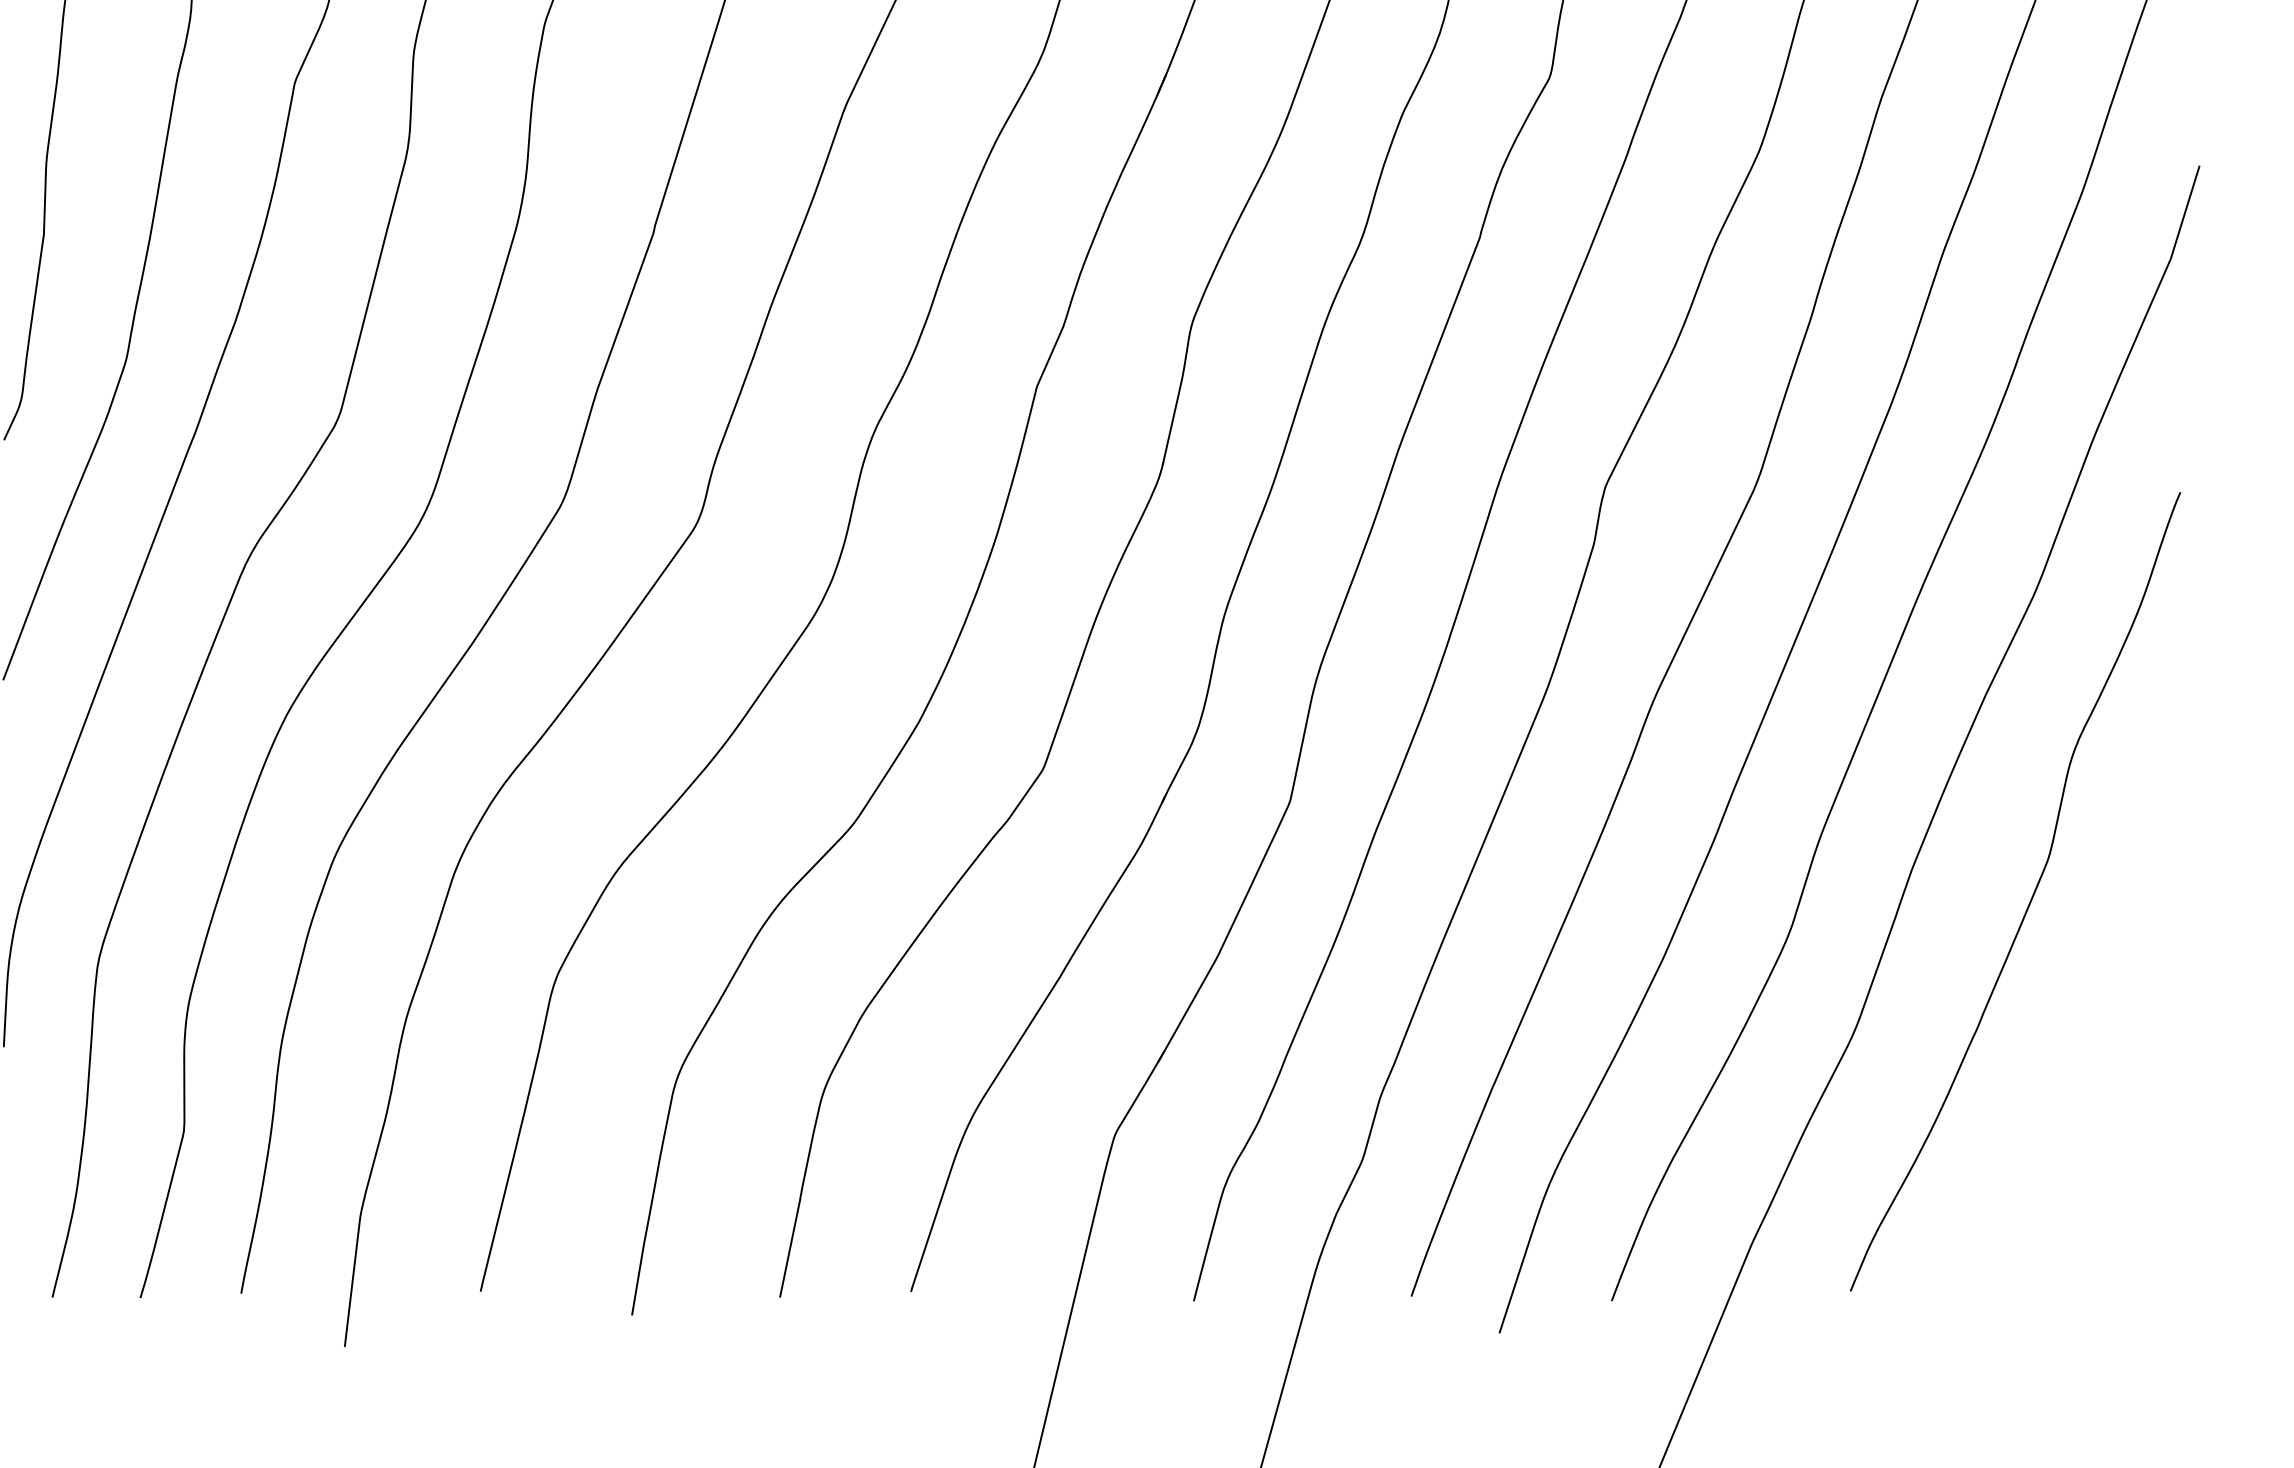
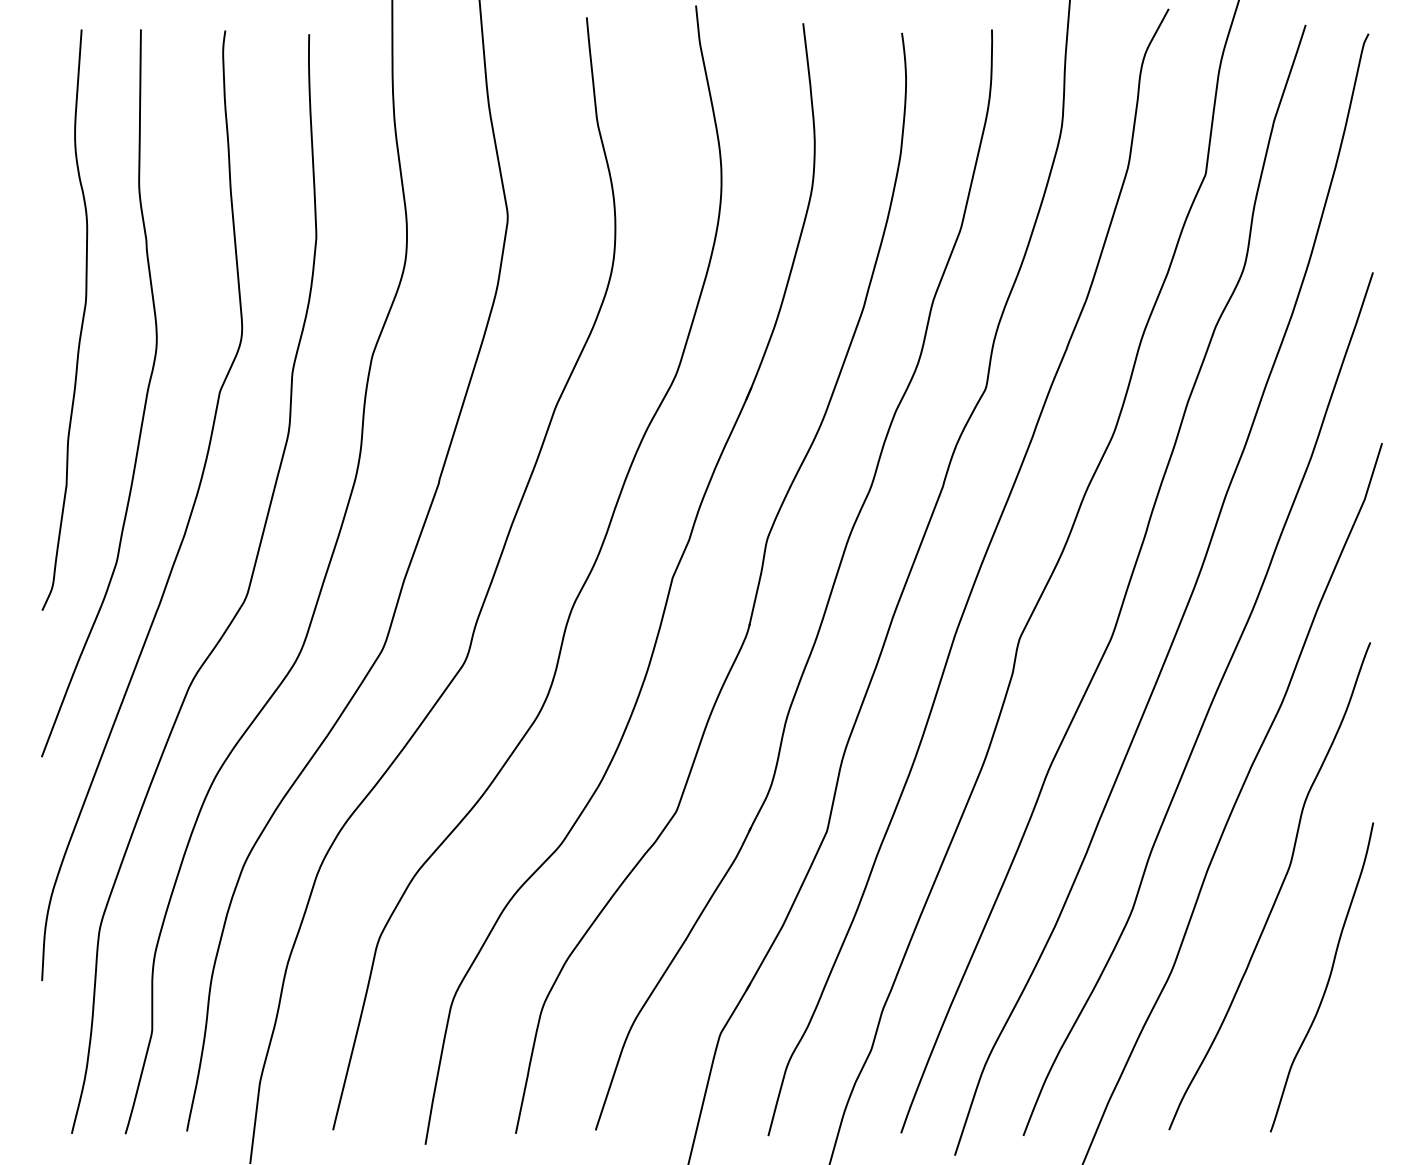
curve: (2110, 1046) -> (1327, 980), added

